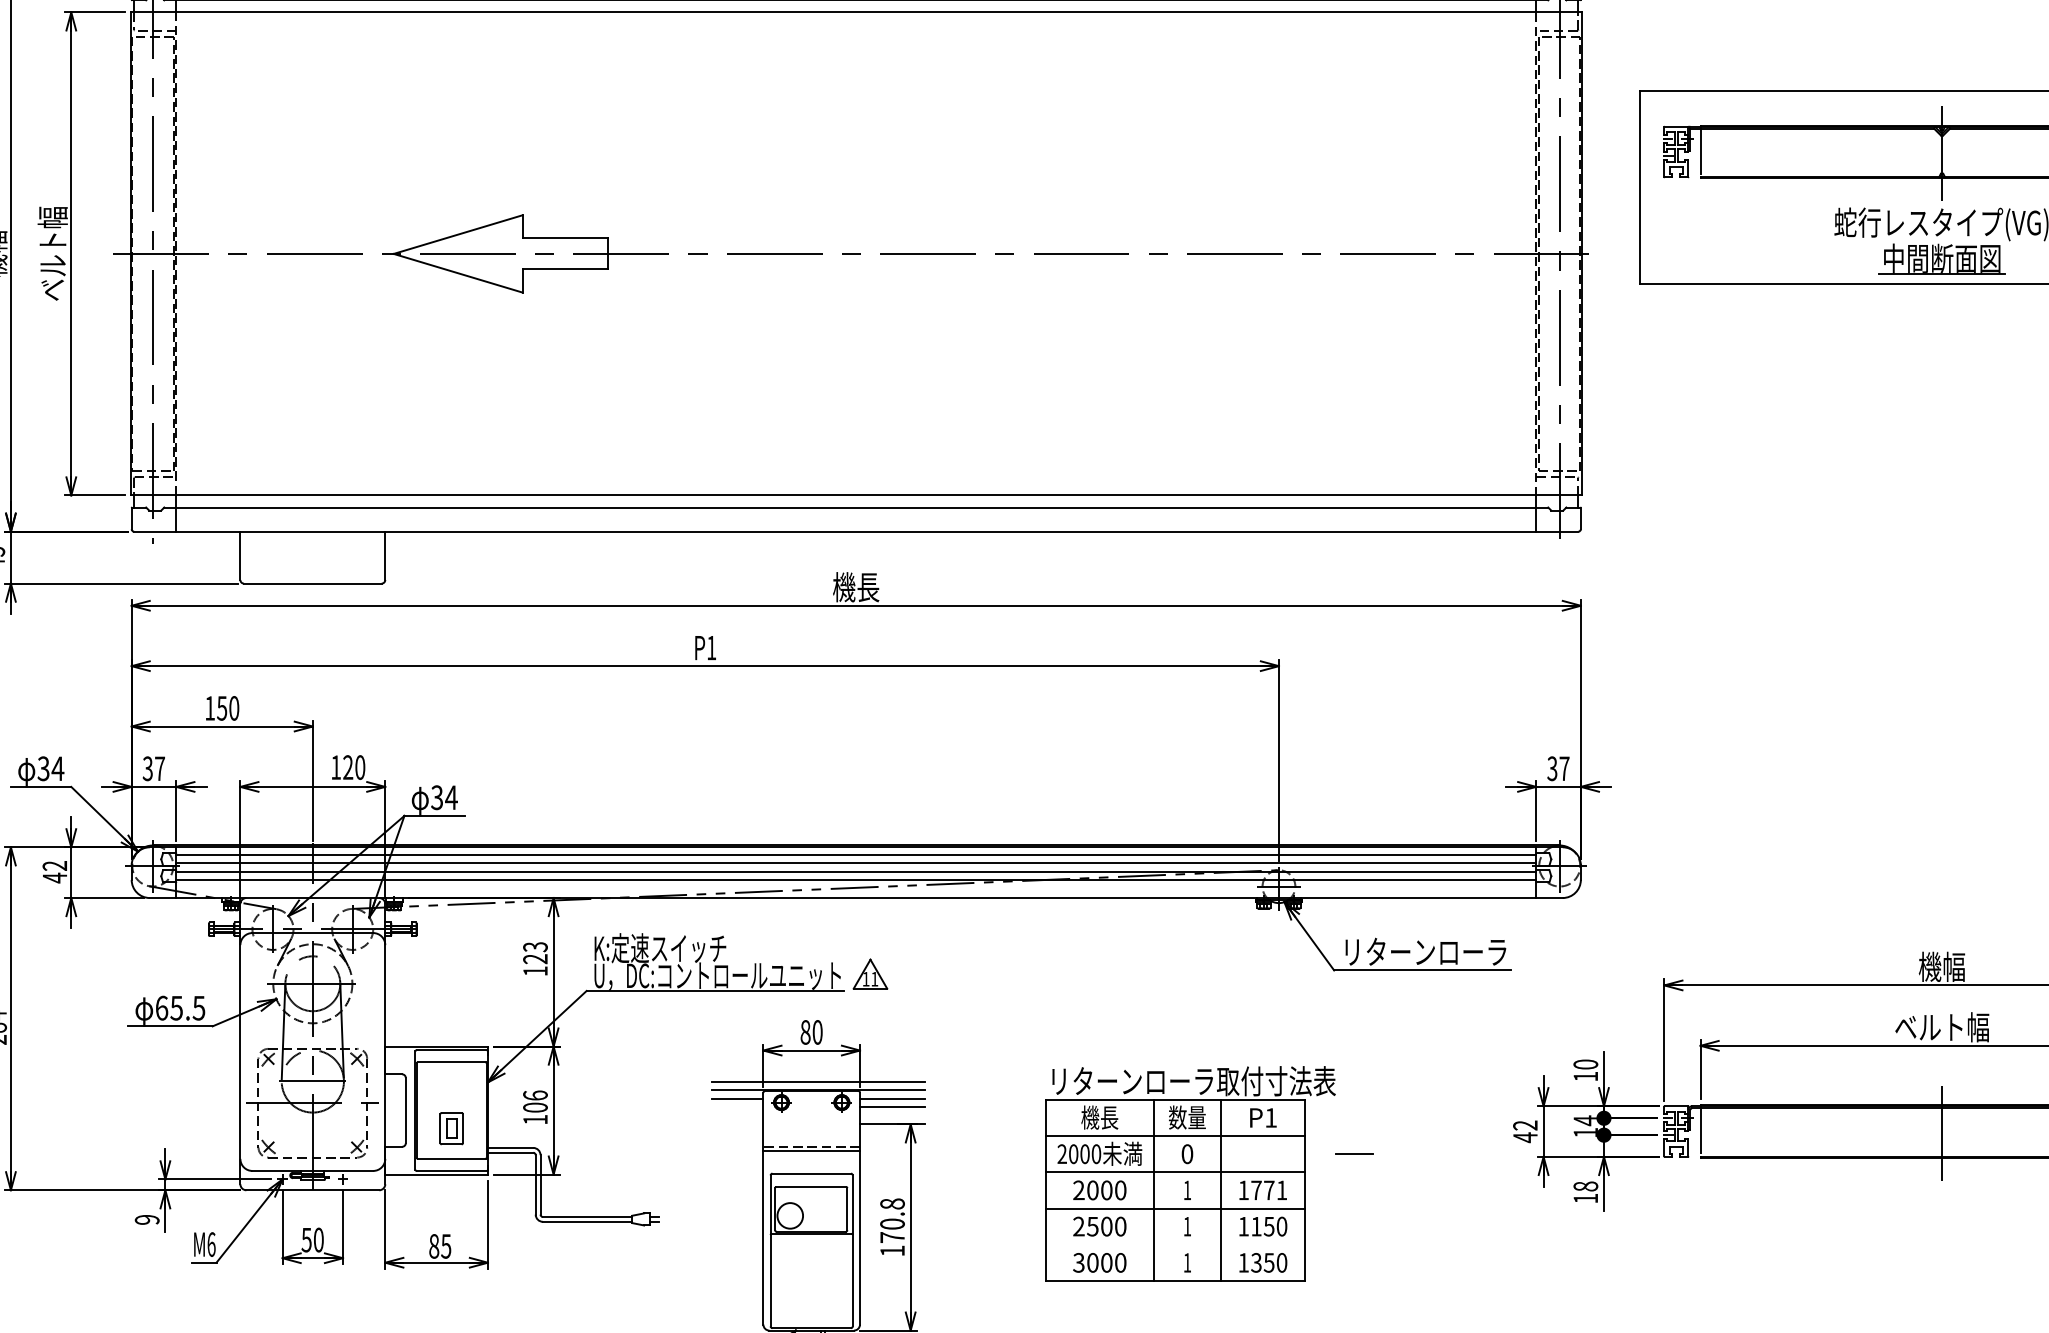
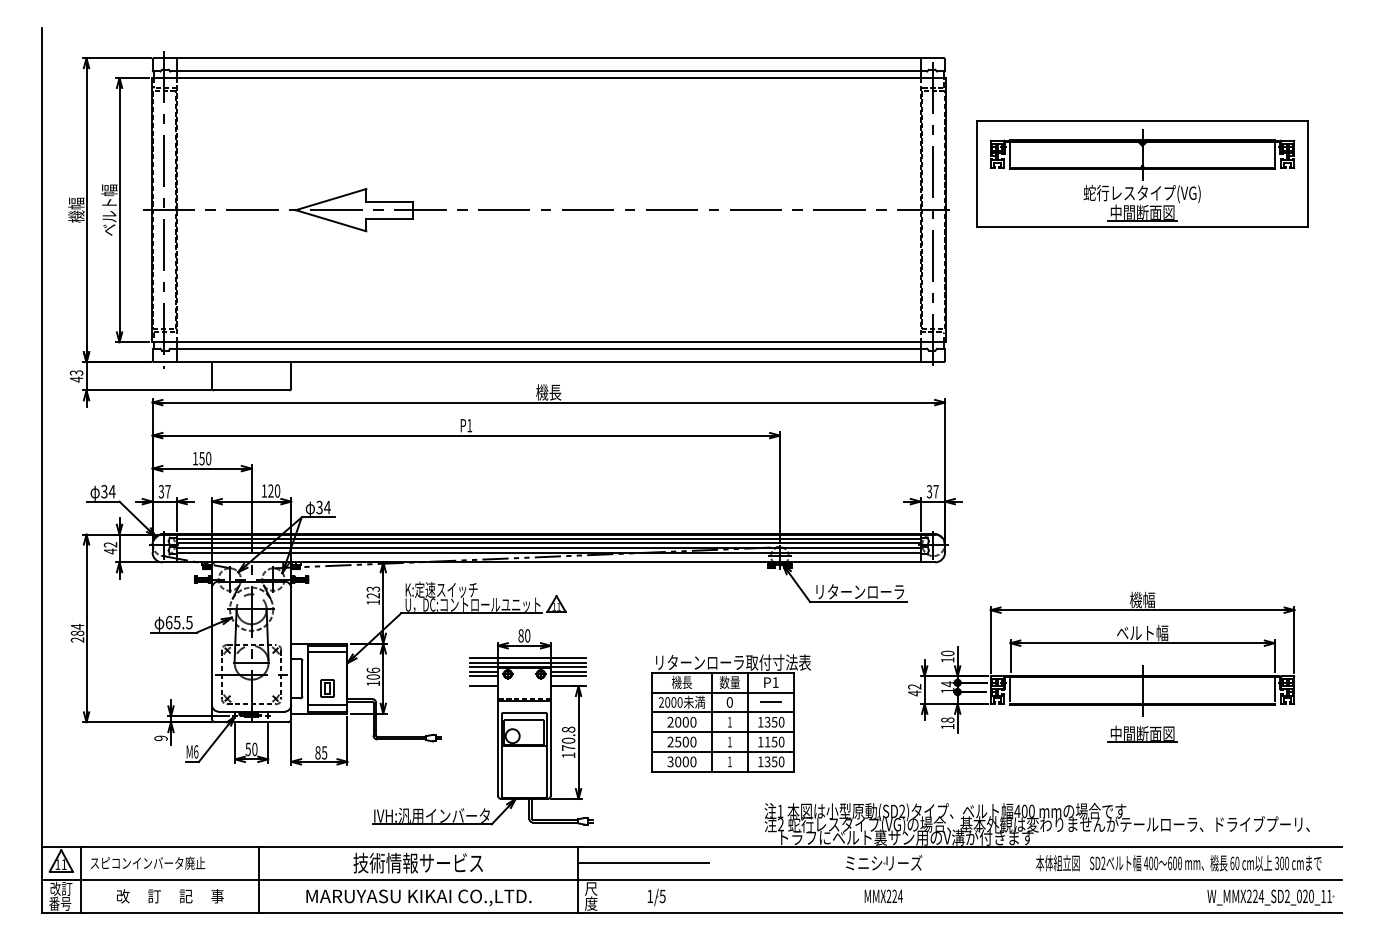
line: (819, 1073) -> (528, 658), added
line: (738, 1106) -> (484, 676), added
line: (738, 1124) -> (484, 686), added
line: (1353, 1152) -> (770, 701), moved
text: (1269, 1188) -> (774, 721), 1771 -> 1350
part: (1941, 1210) -> (1142, 733), added
line: (1175, 1245) -> (723, 752), added

